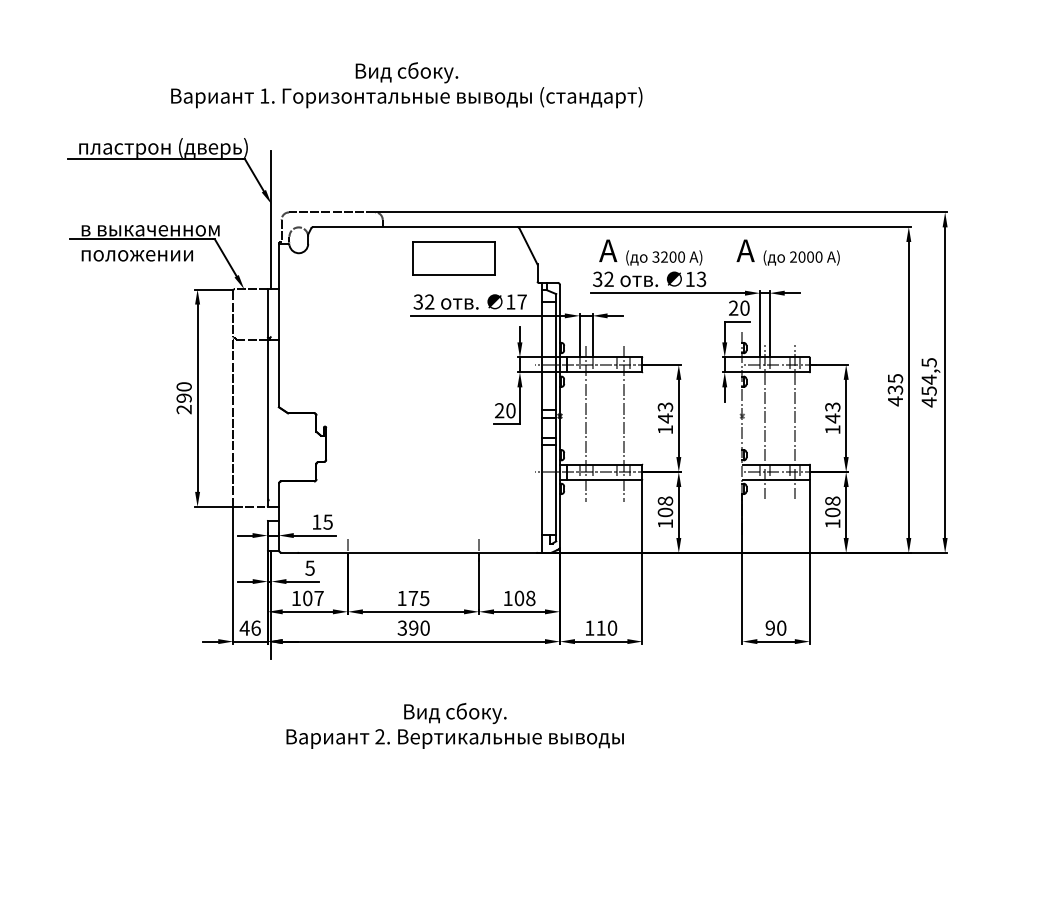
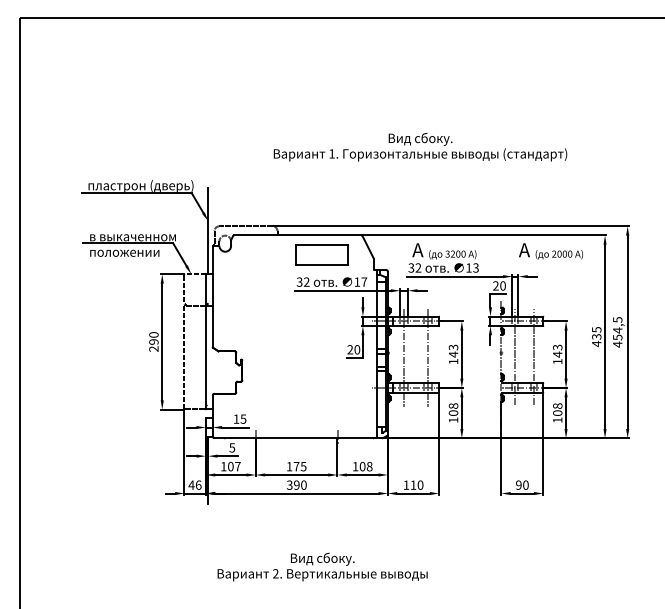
text: (406, 85) -> (420, 147), moved
text: (789, 252) -> (551, 251), moved
text: (454, 725) -> (322, 566), moved

